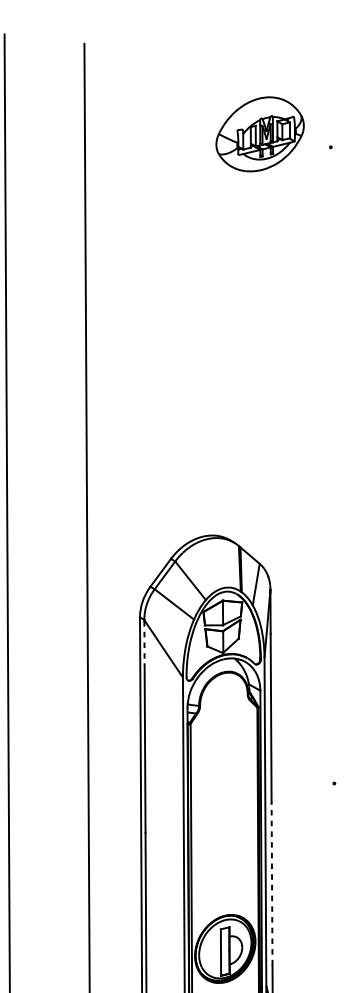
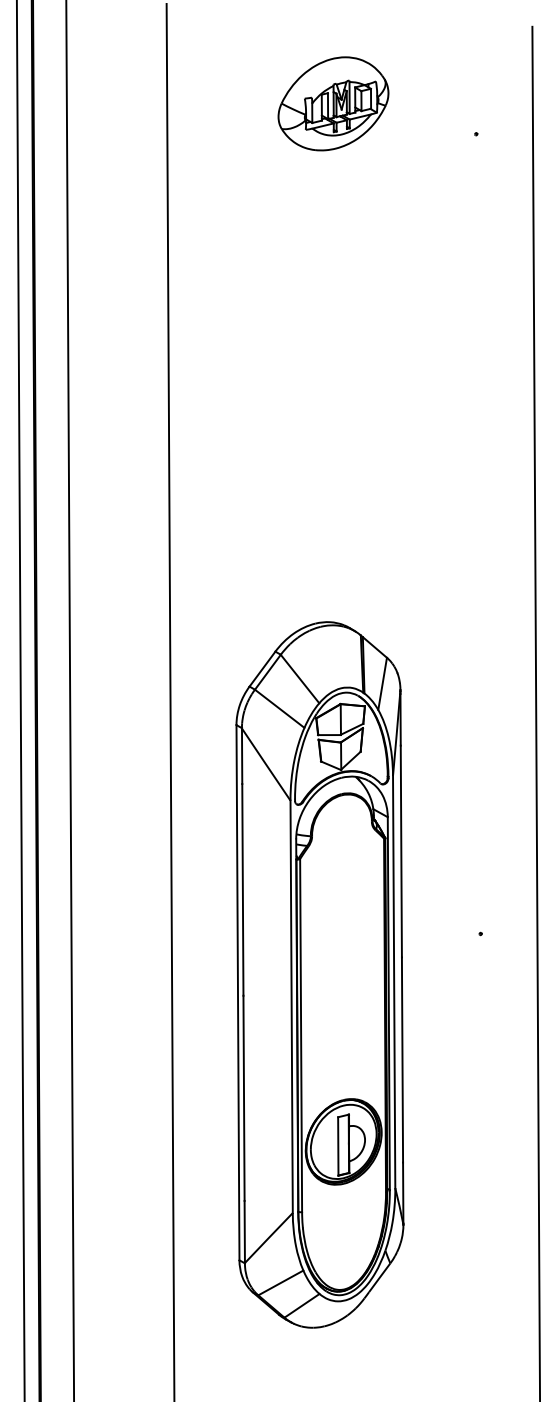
part: (260, 134) -> (333, 103), moved
line: (144, 643) -> (242, 757), dashed -> solid
line: (272, 883) -> (402, 1059), dashed -> solid

